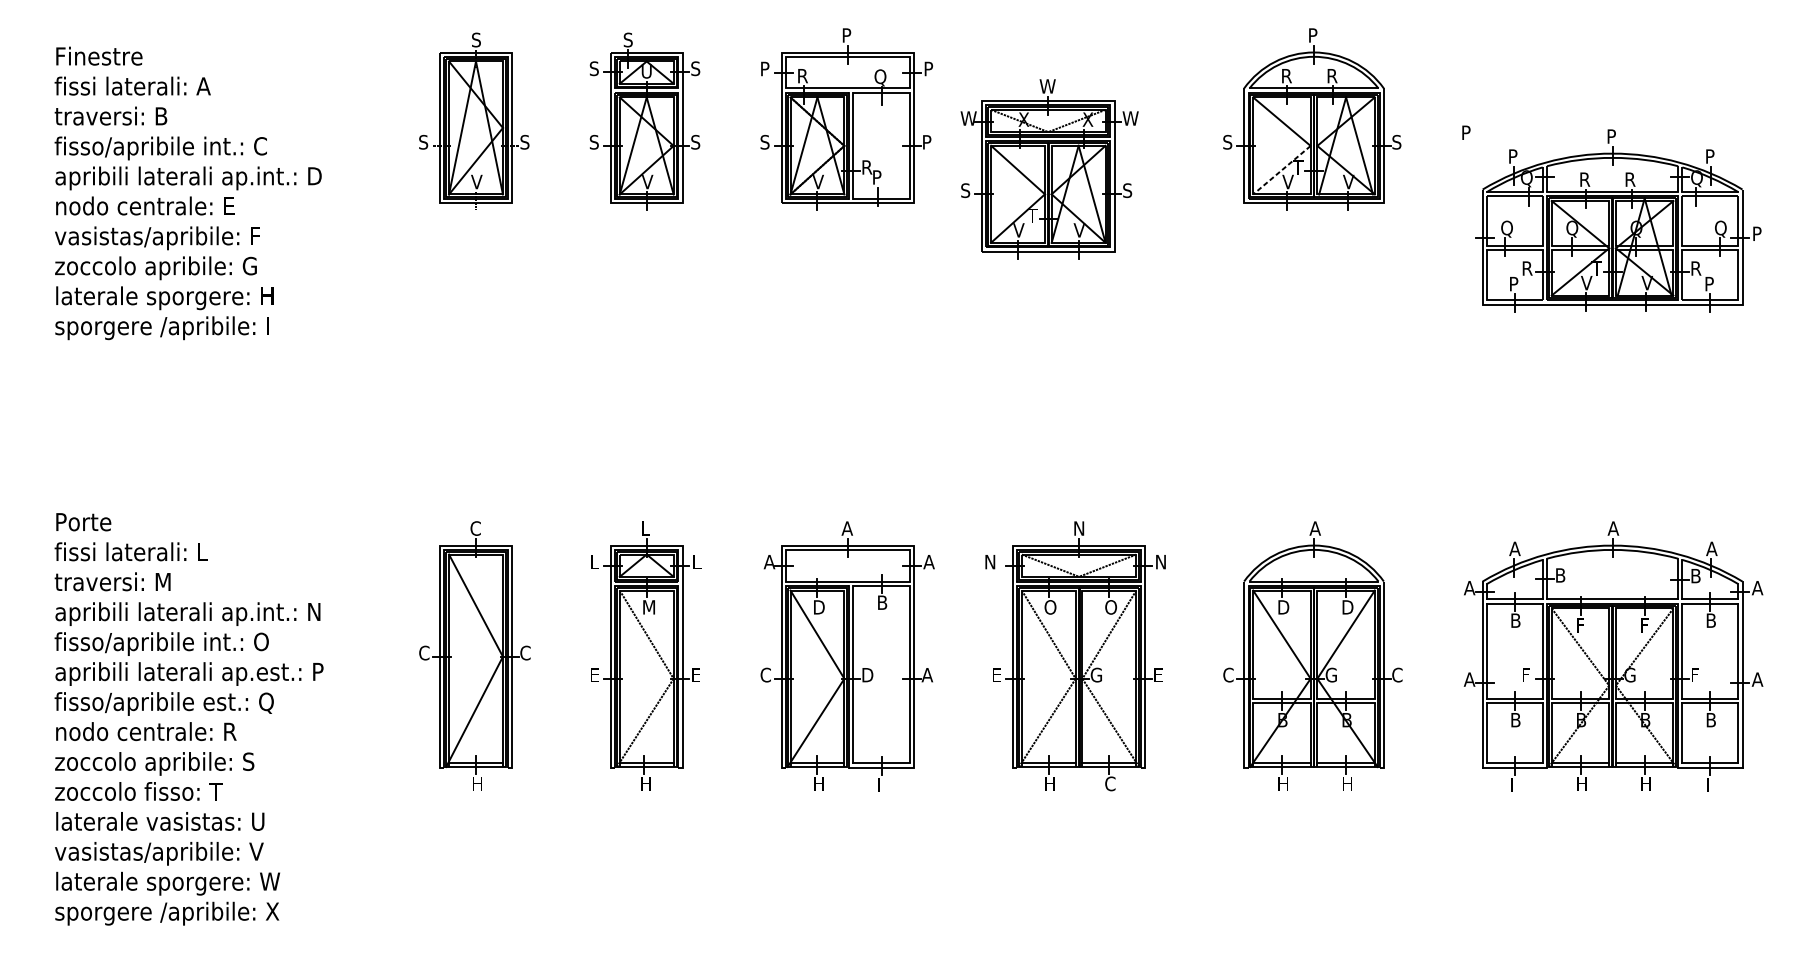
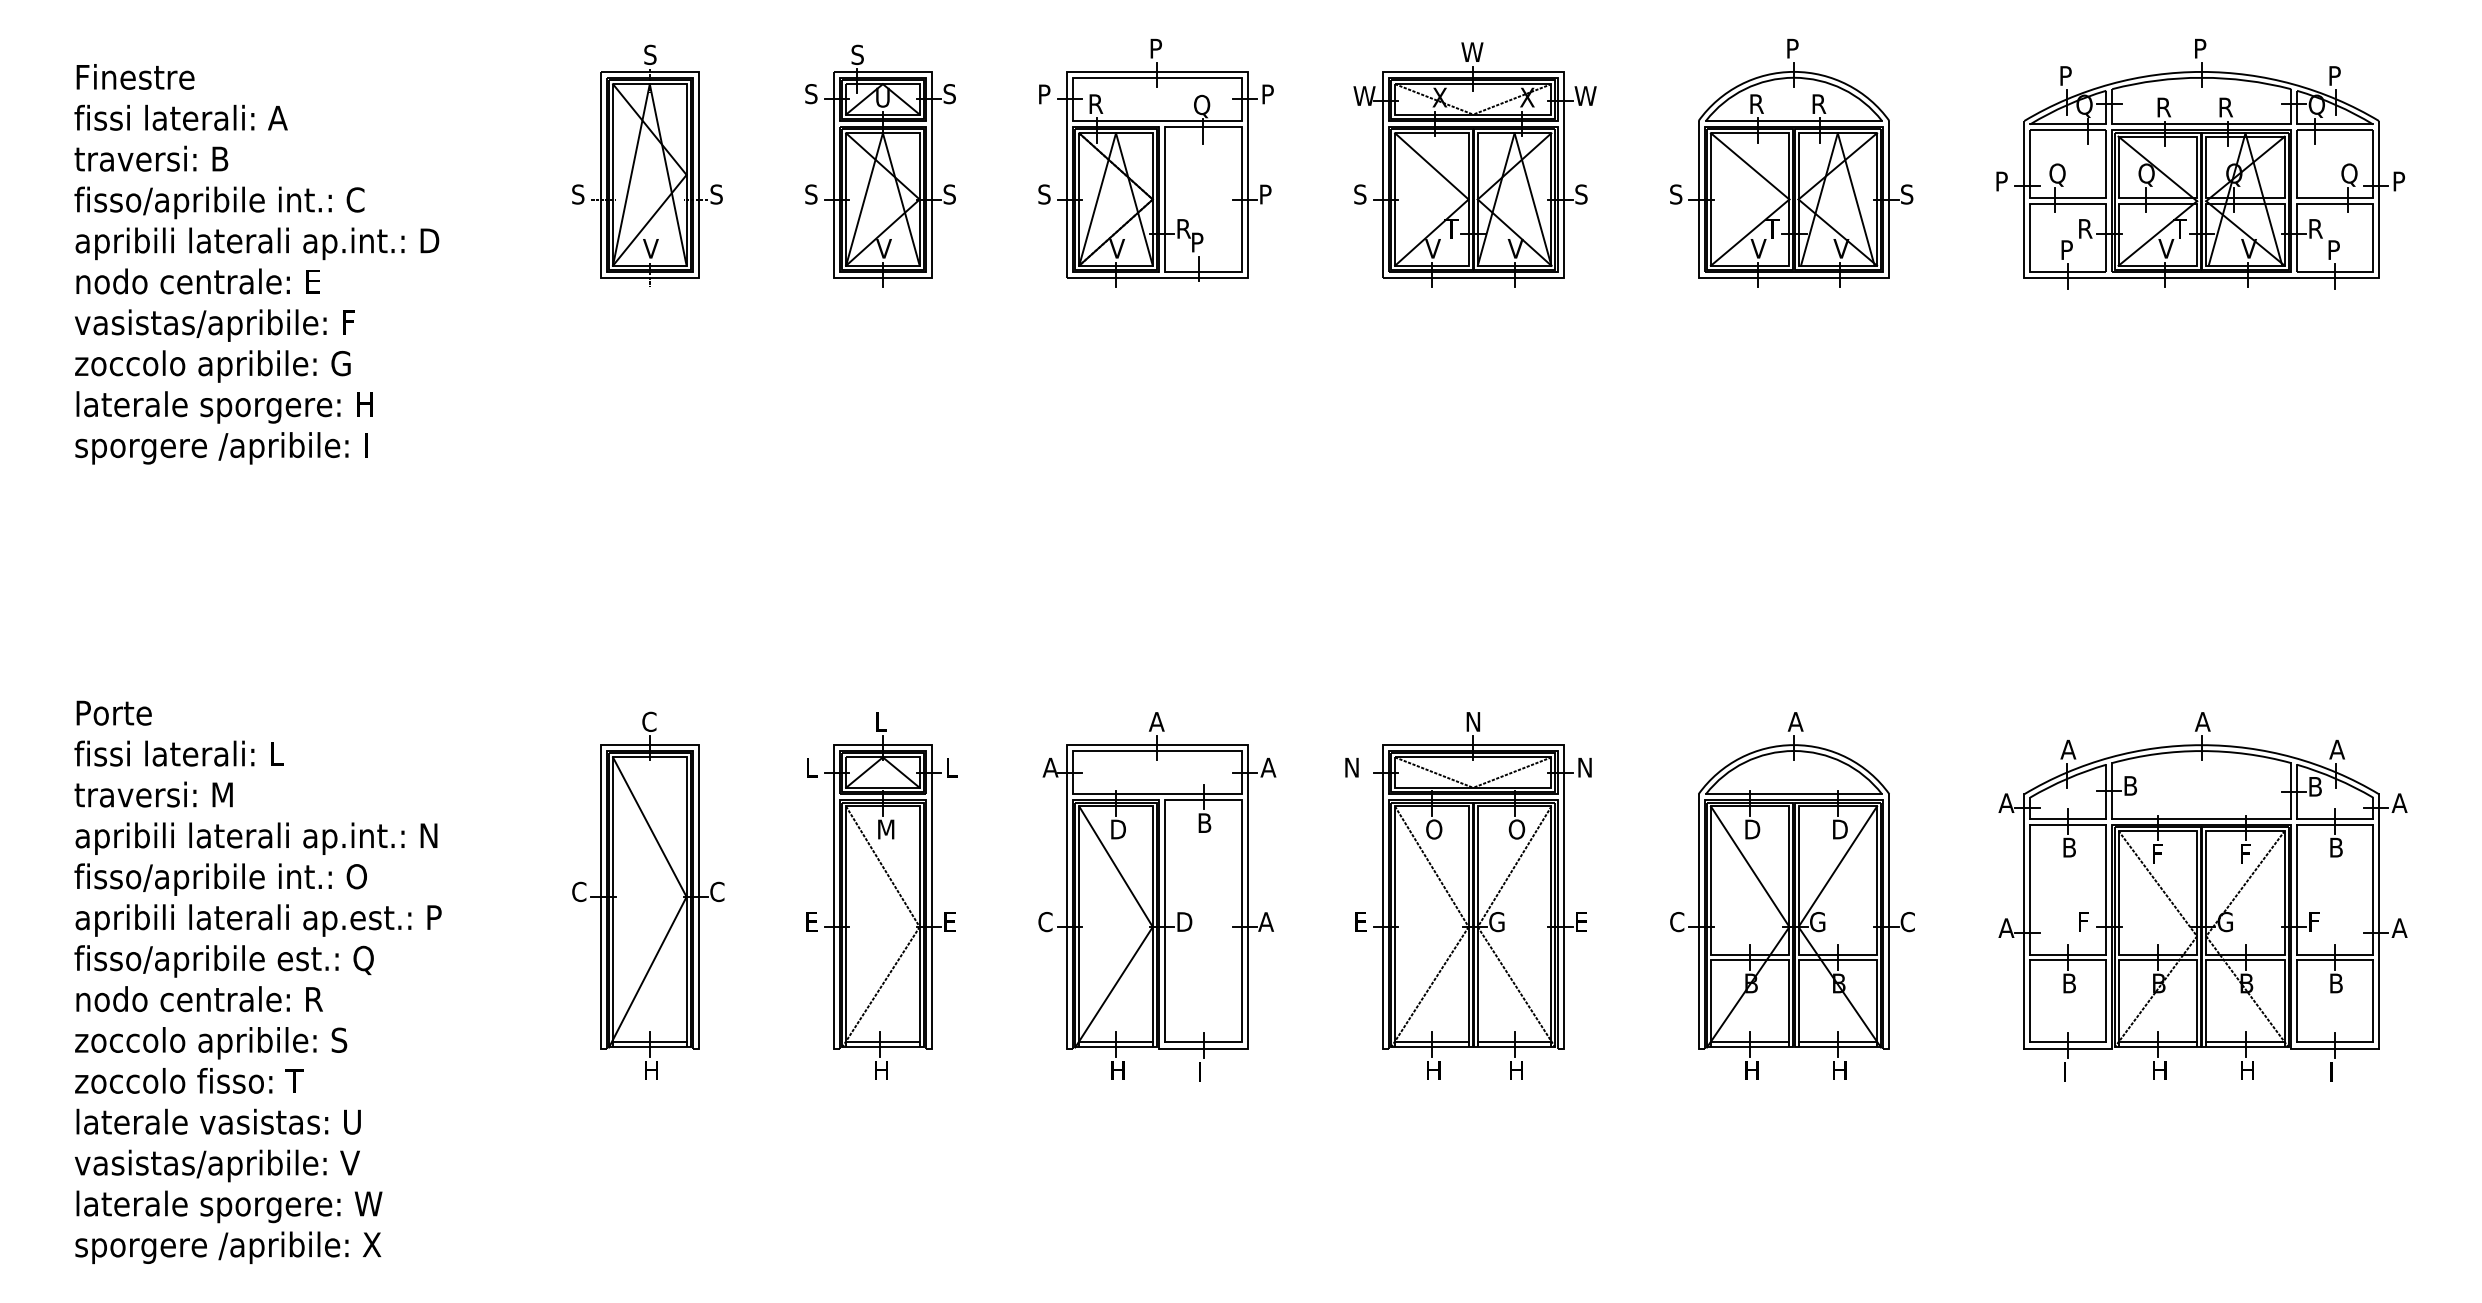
part: (1049, 168) -> (1474, 164), moved
line: (1281, 170) -> (1749, 232), dashed -> solid
part: (1618, 220) -> (2209, 163), moved
text: (1110, 783) -> (1515, 1070), C -> H

